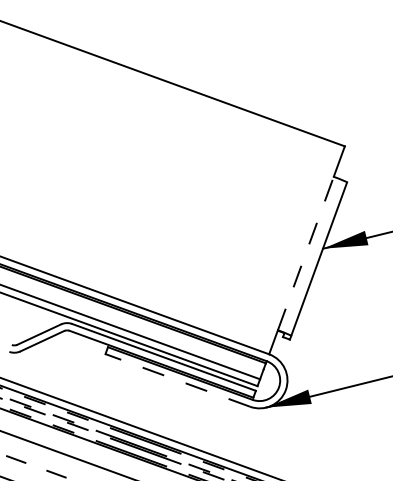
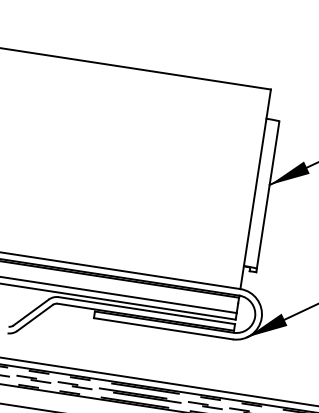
line: (305, 253) -> (254, 192), dashed -> solid
line: (177, 380) -> (163, 328), dashed -> solid

